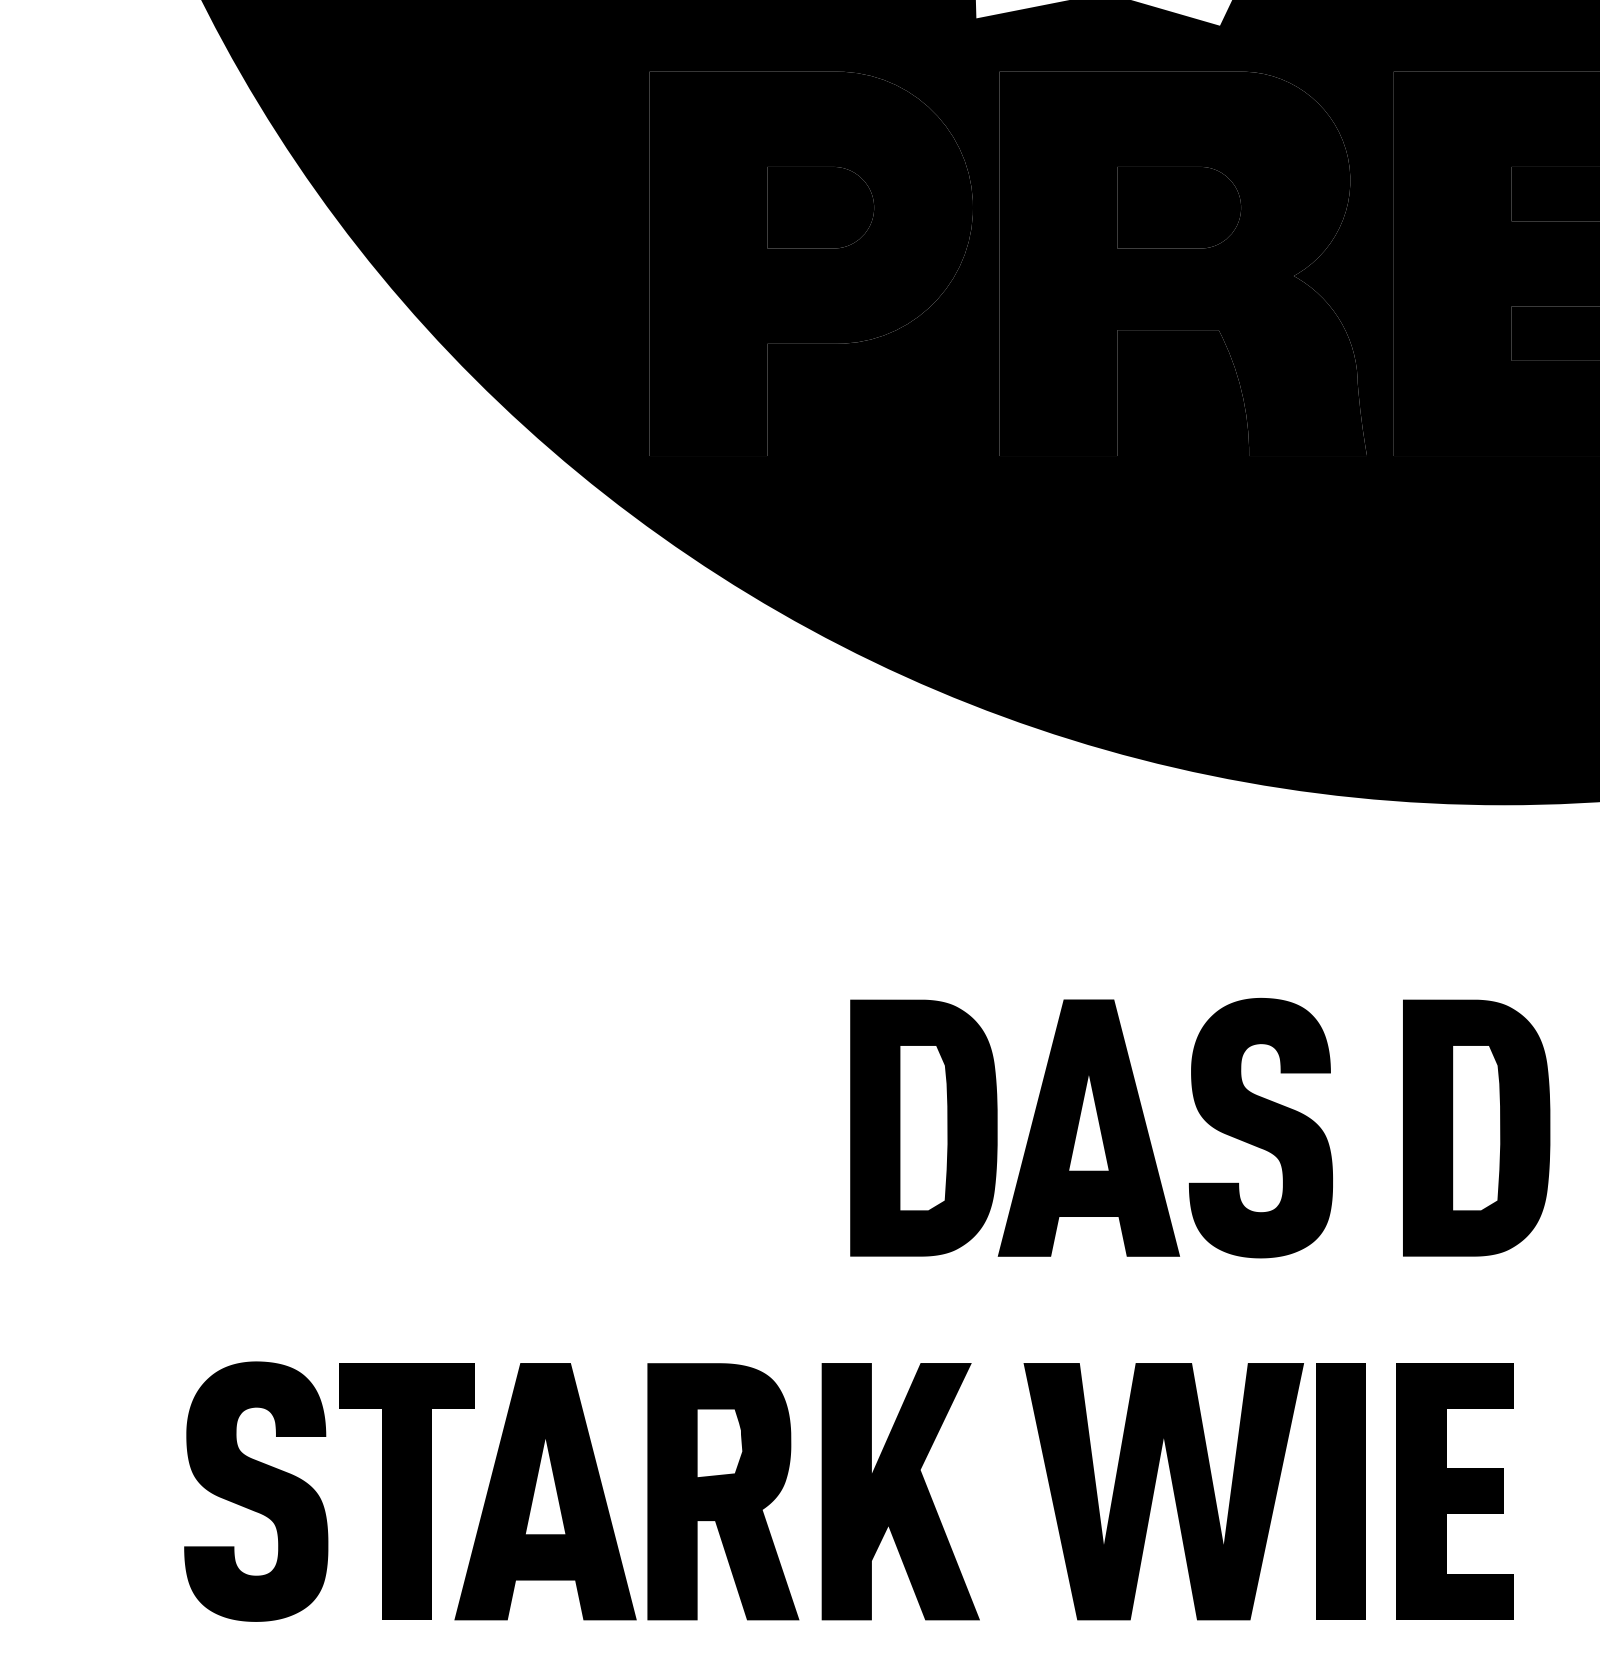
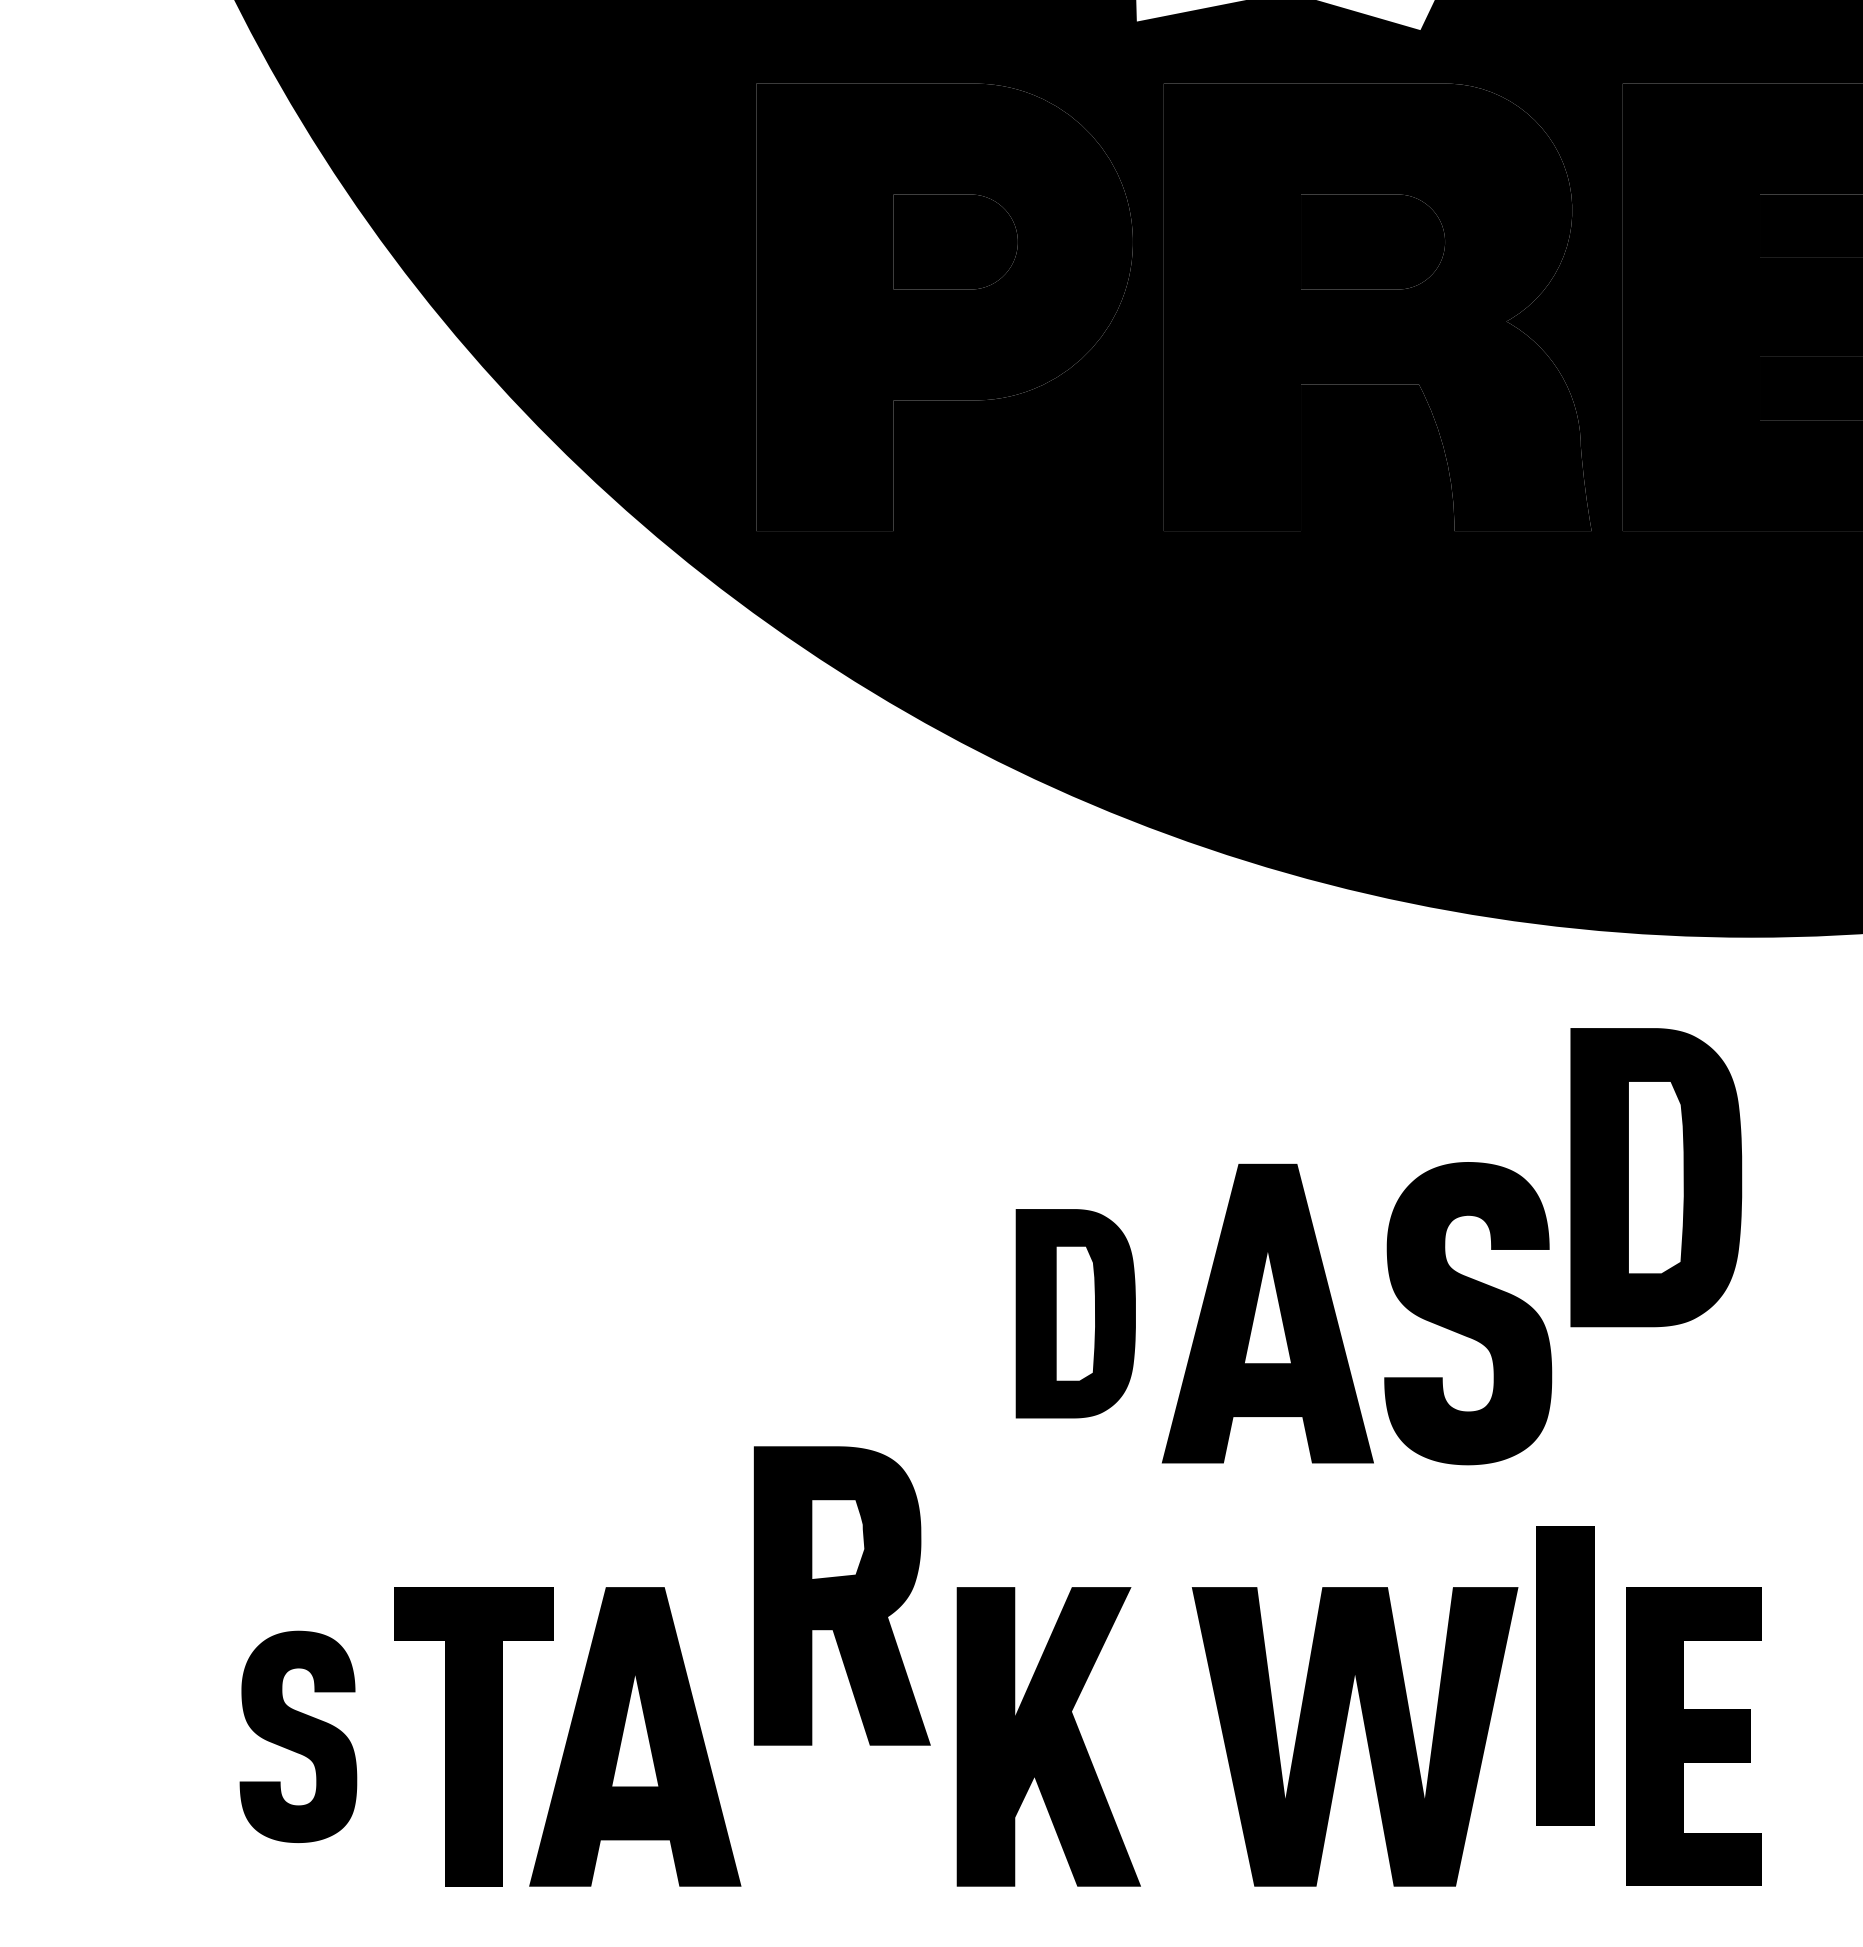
part: (923, 1128) -> (1075, 1313), size x0.7
part: (1476, 1128) -> (1656, 1177), moved
part: (256, 1491) -> (298, 1736), size x0.7
part: (722, 1491) -> (841, 1595), moved
part: (1341, 1491) -> (1565, 1675), moved

